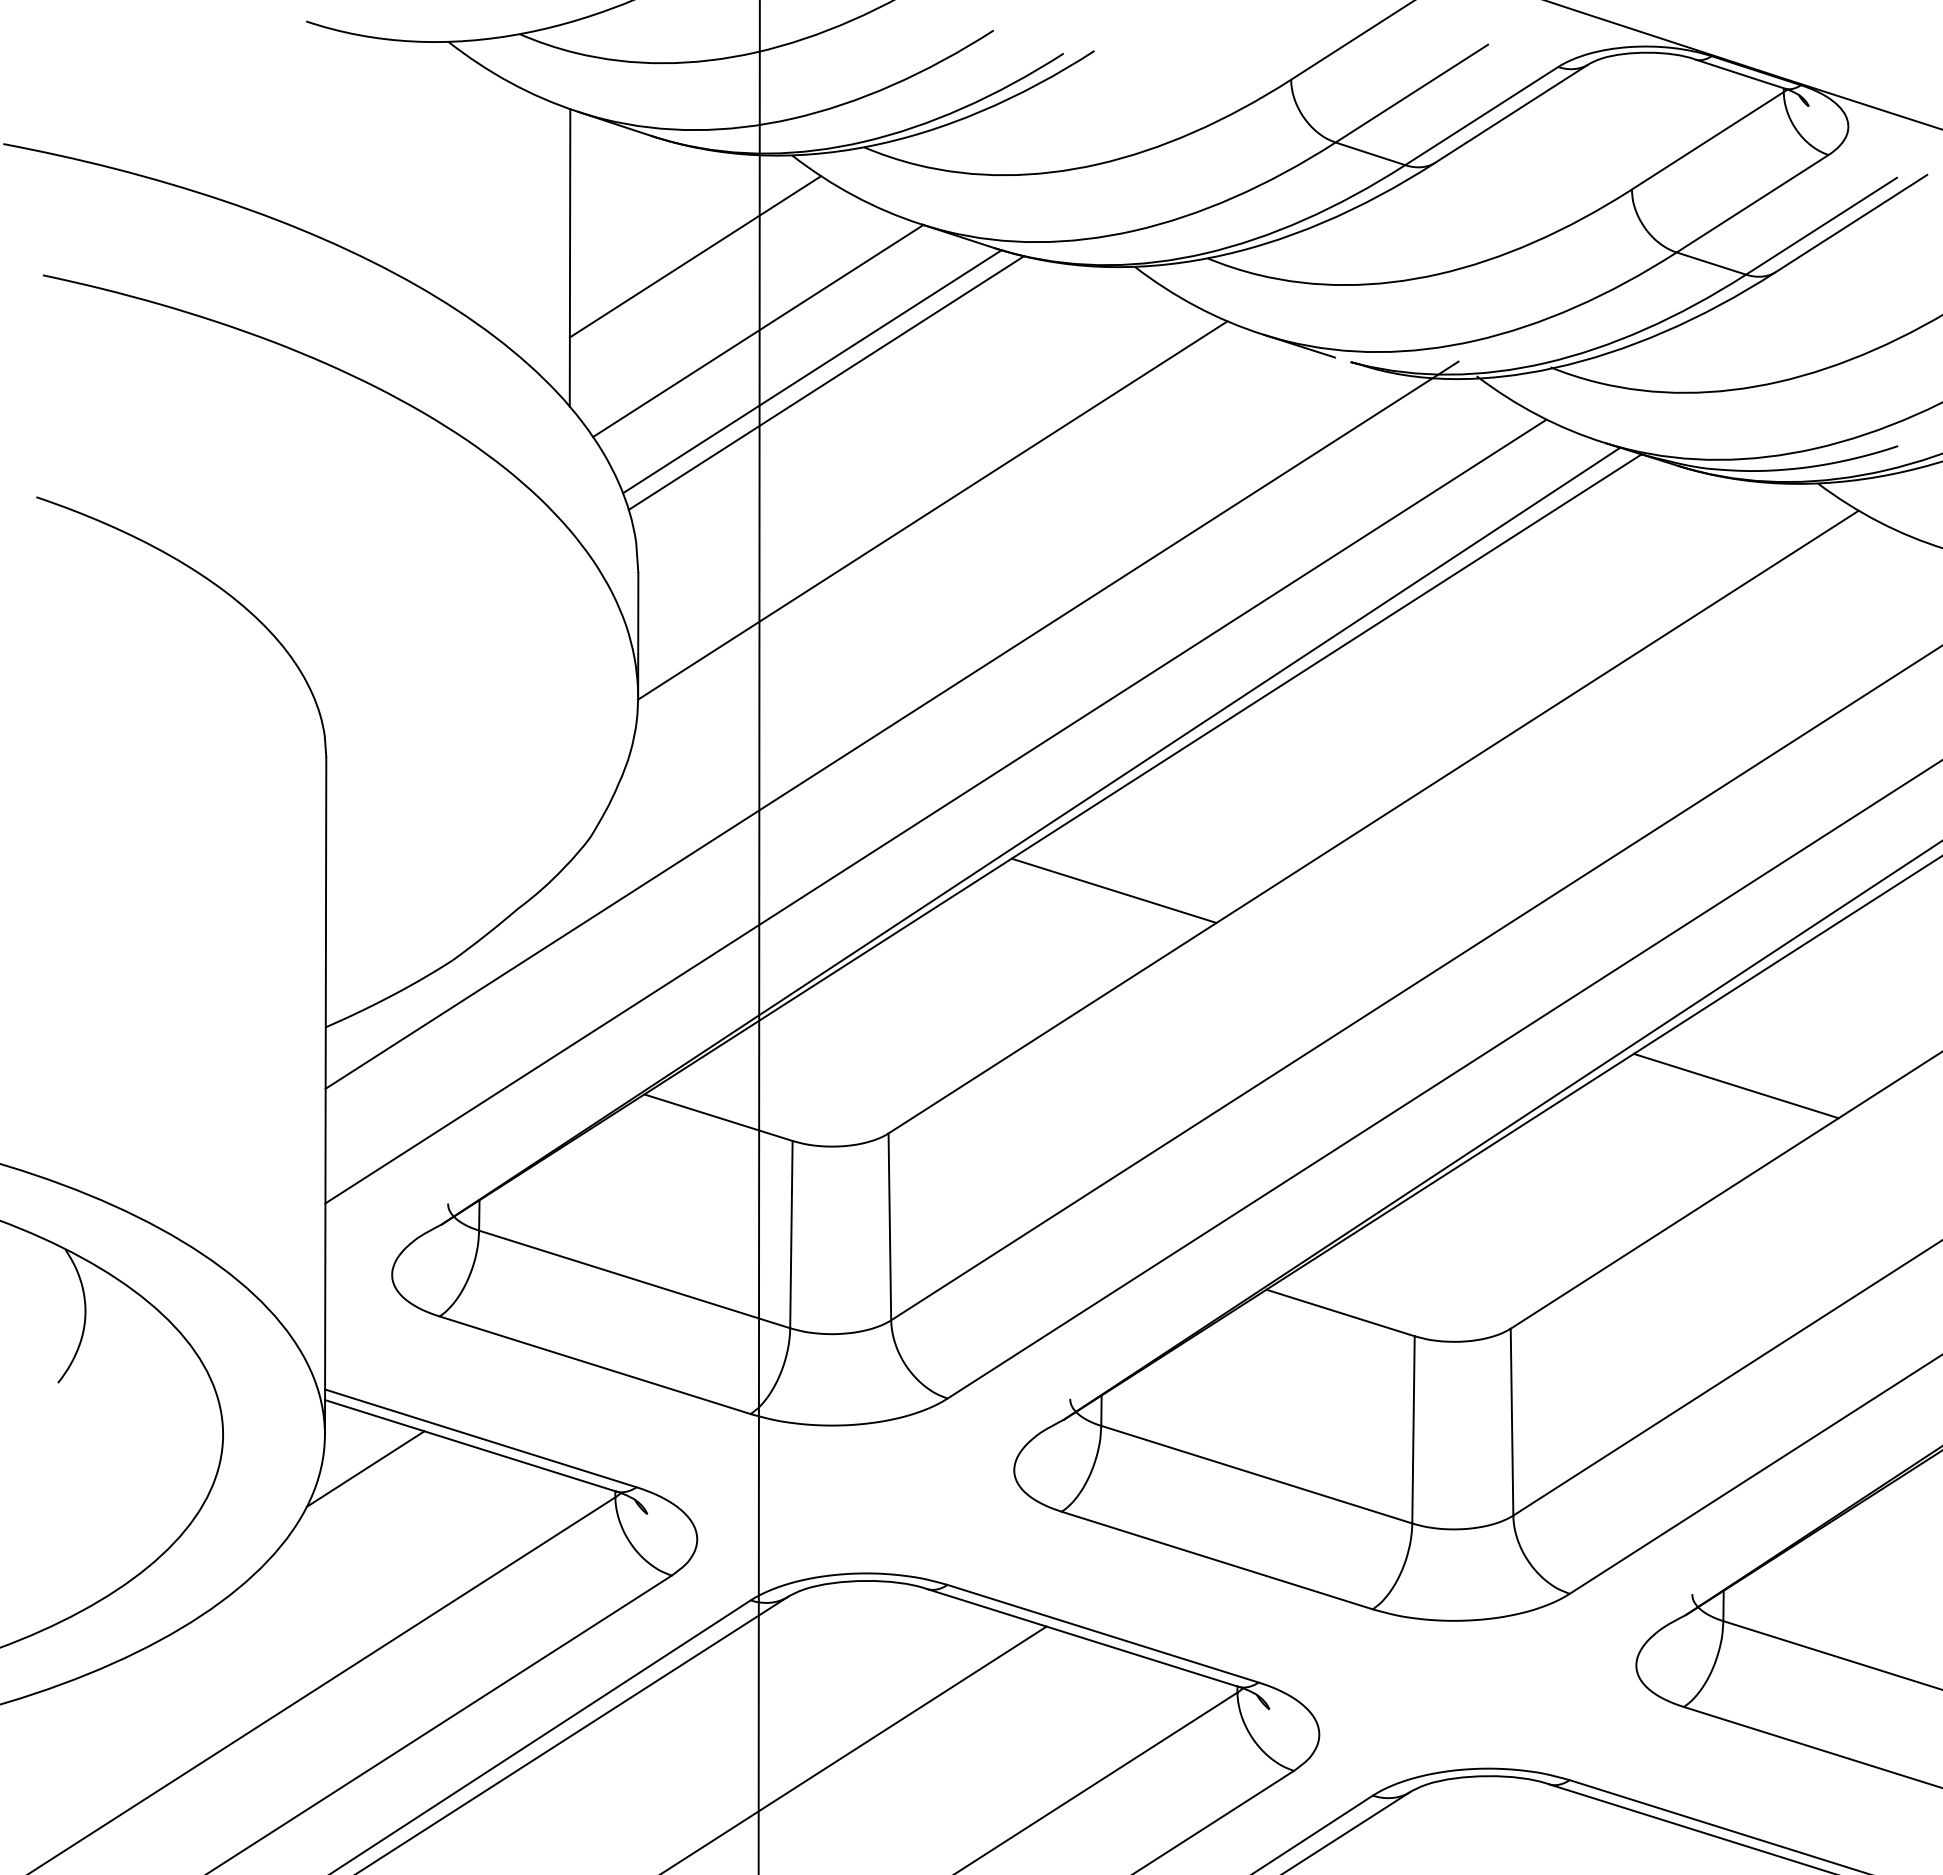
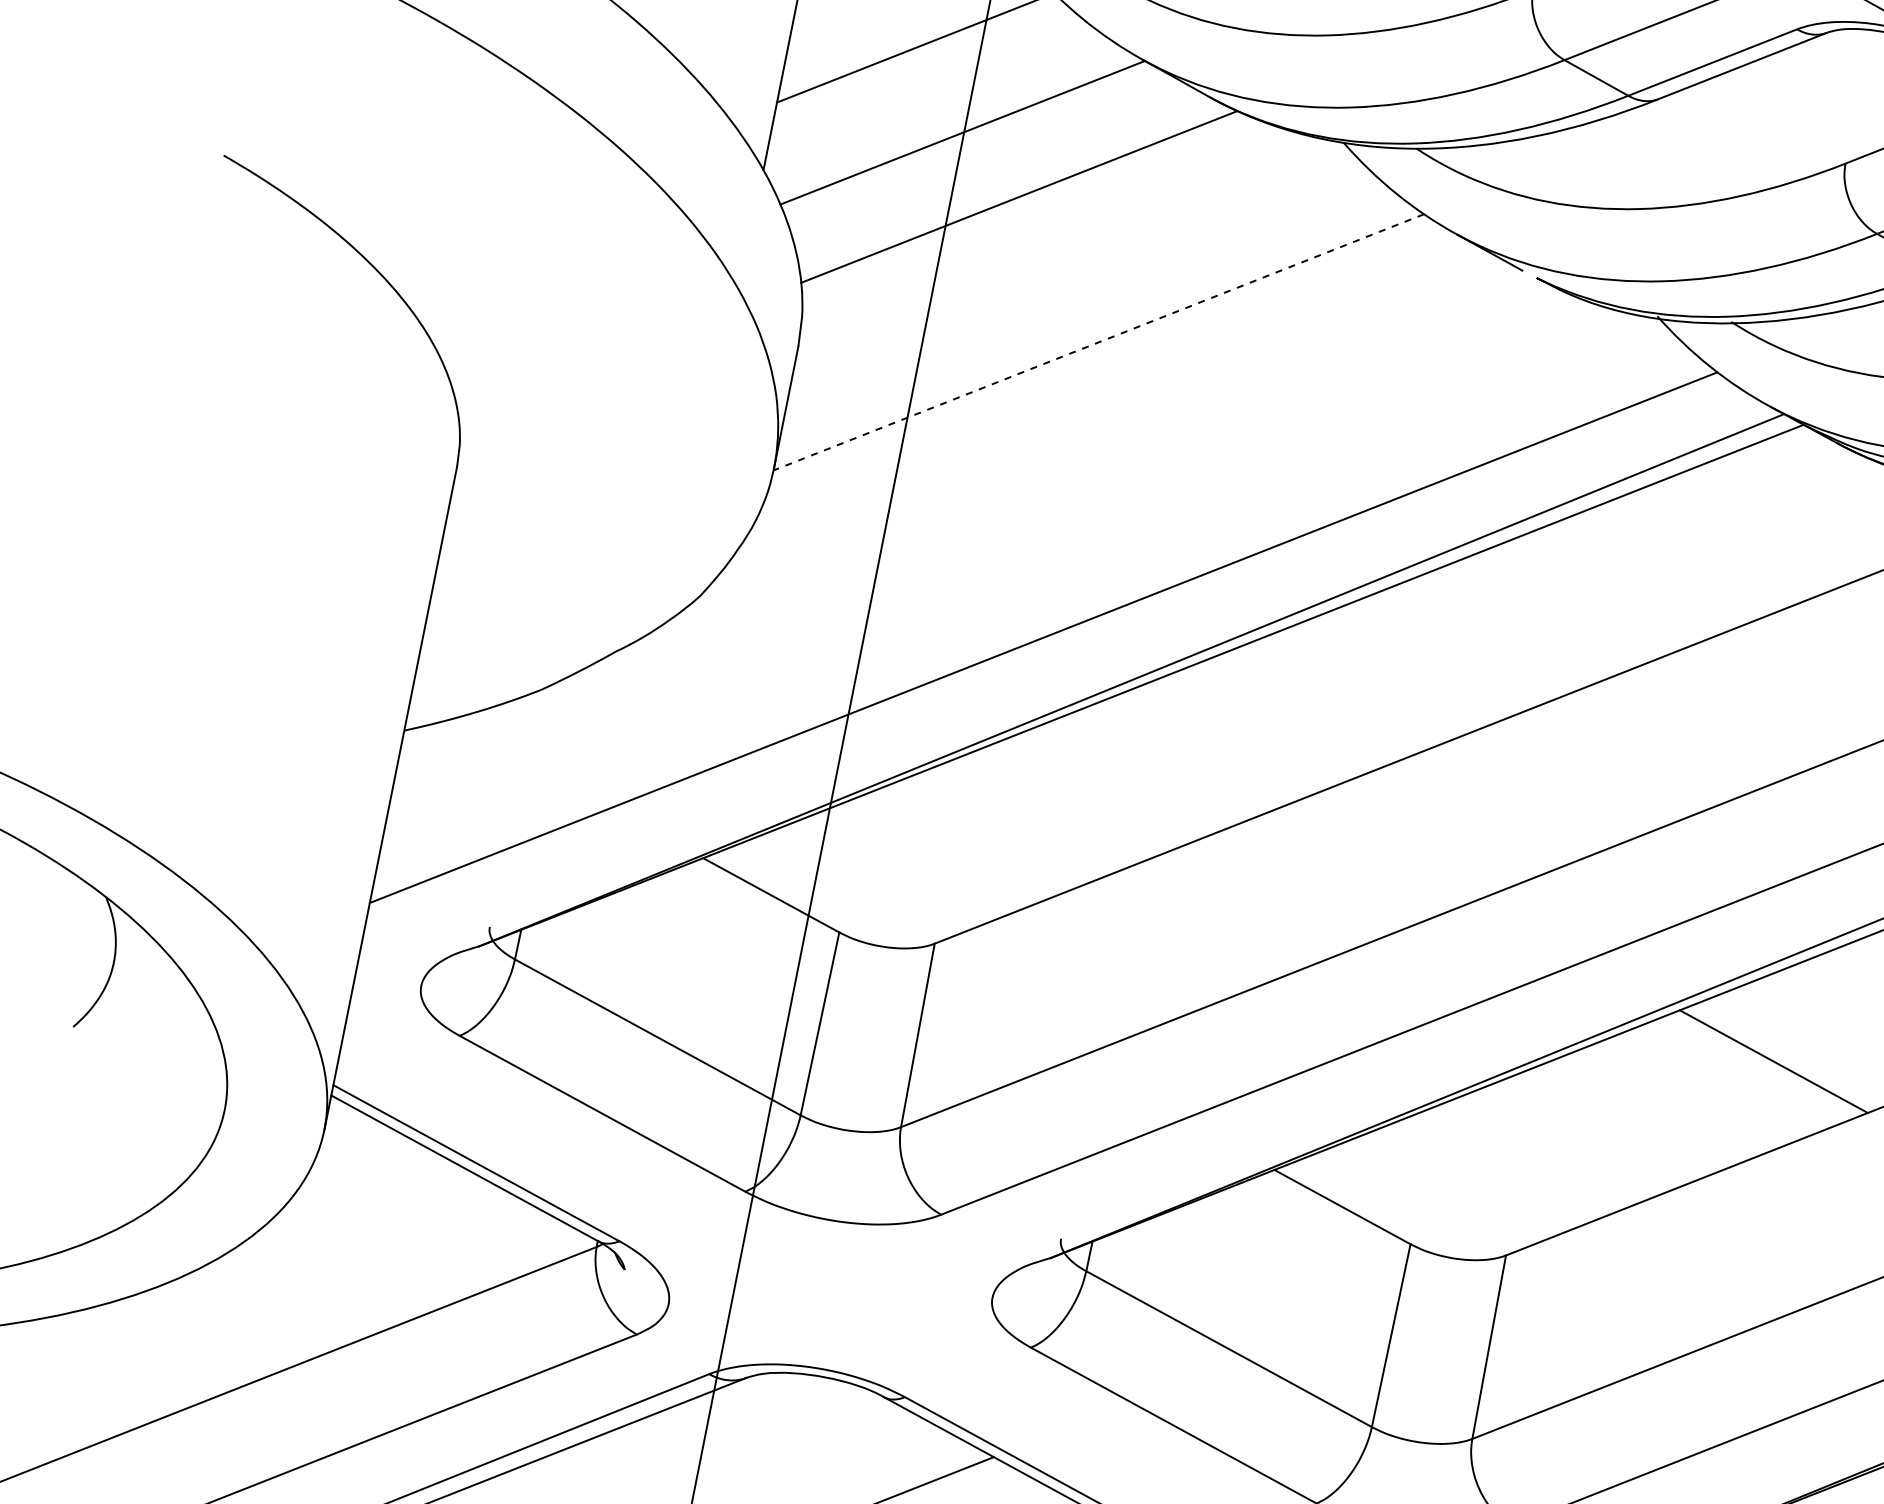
line: (812, 371) -> (1007, 182), removed
line: (932, 510) -> (1098, 342), solid -> dashed
line: (891, 724) -> (1016, 543), removed
line: (1113, 890) -> (1202, 749), removed
line: (365, 1468) -> (357, 1170), removed

